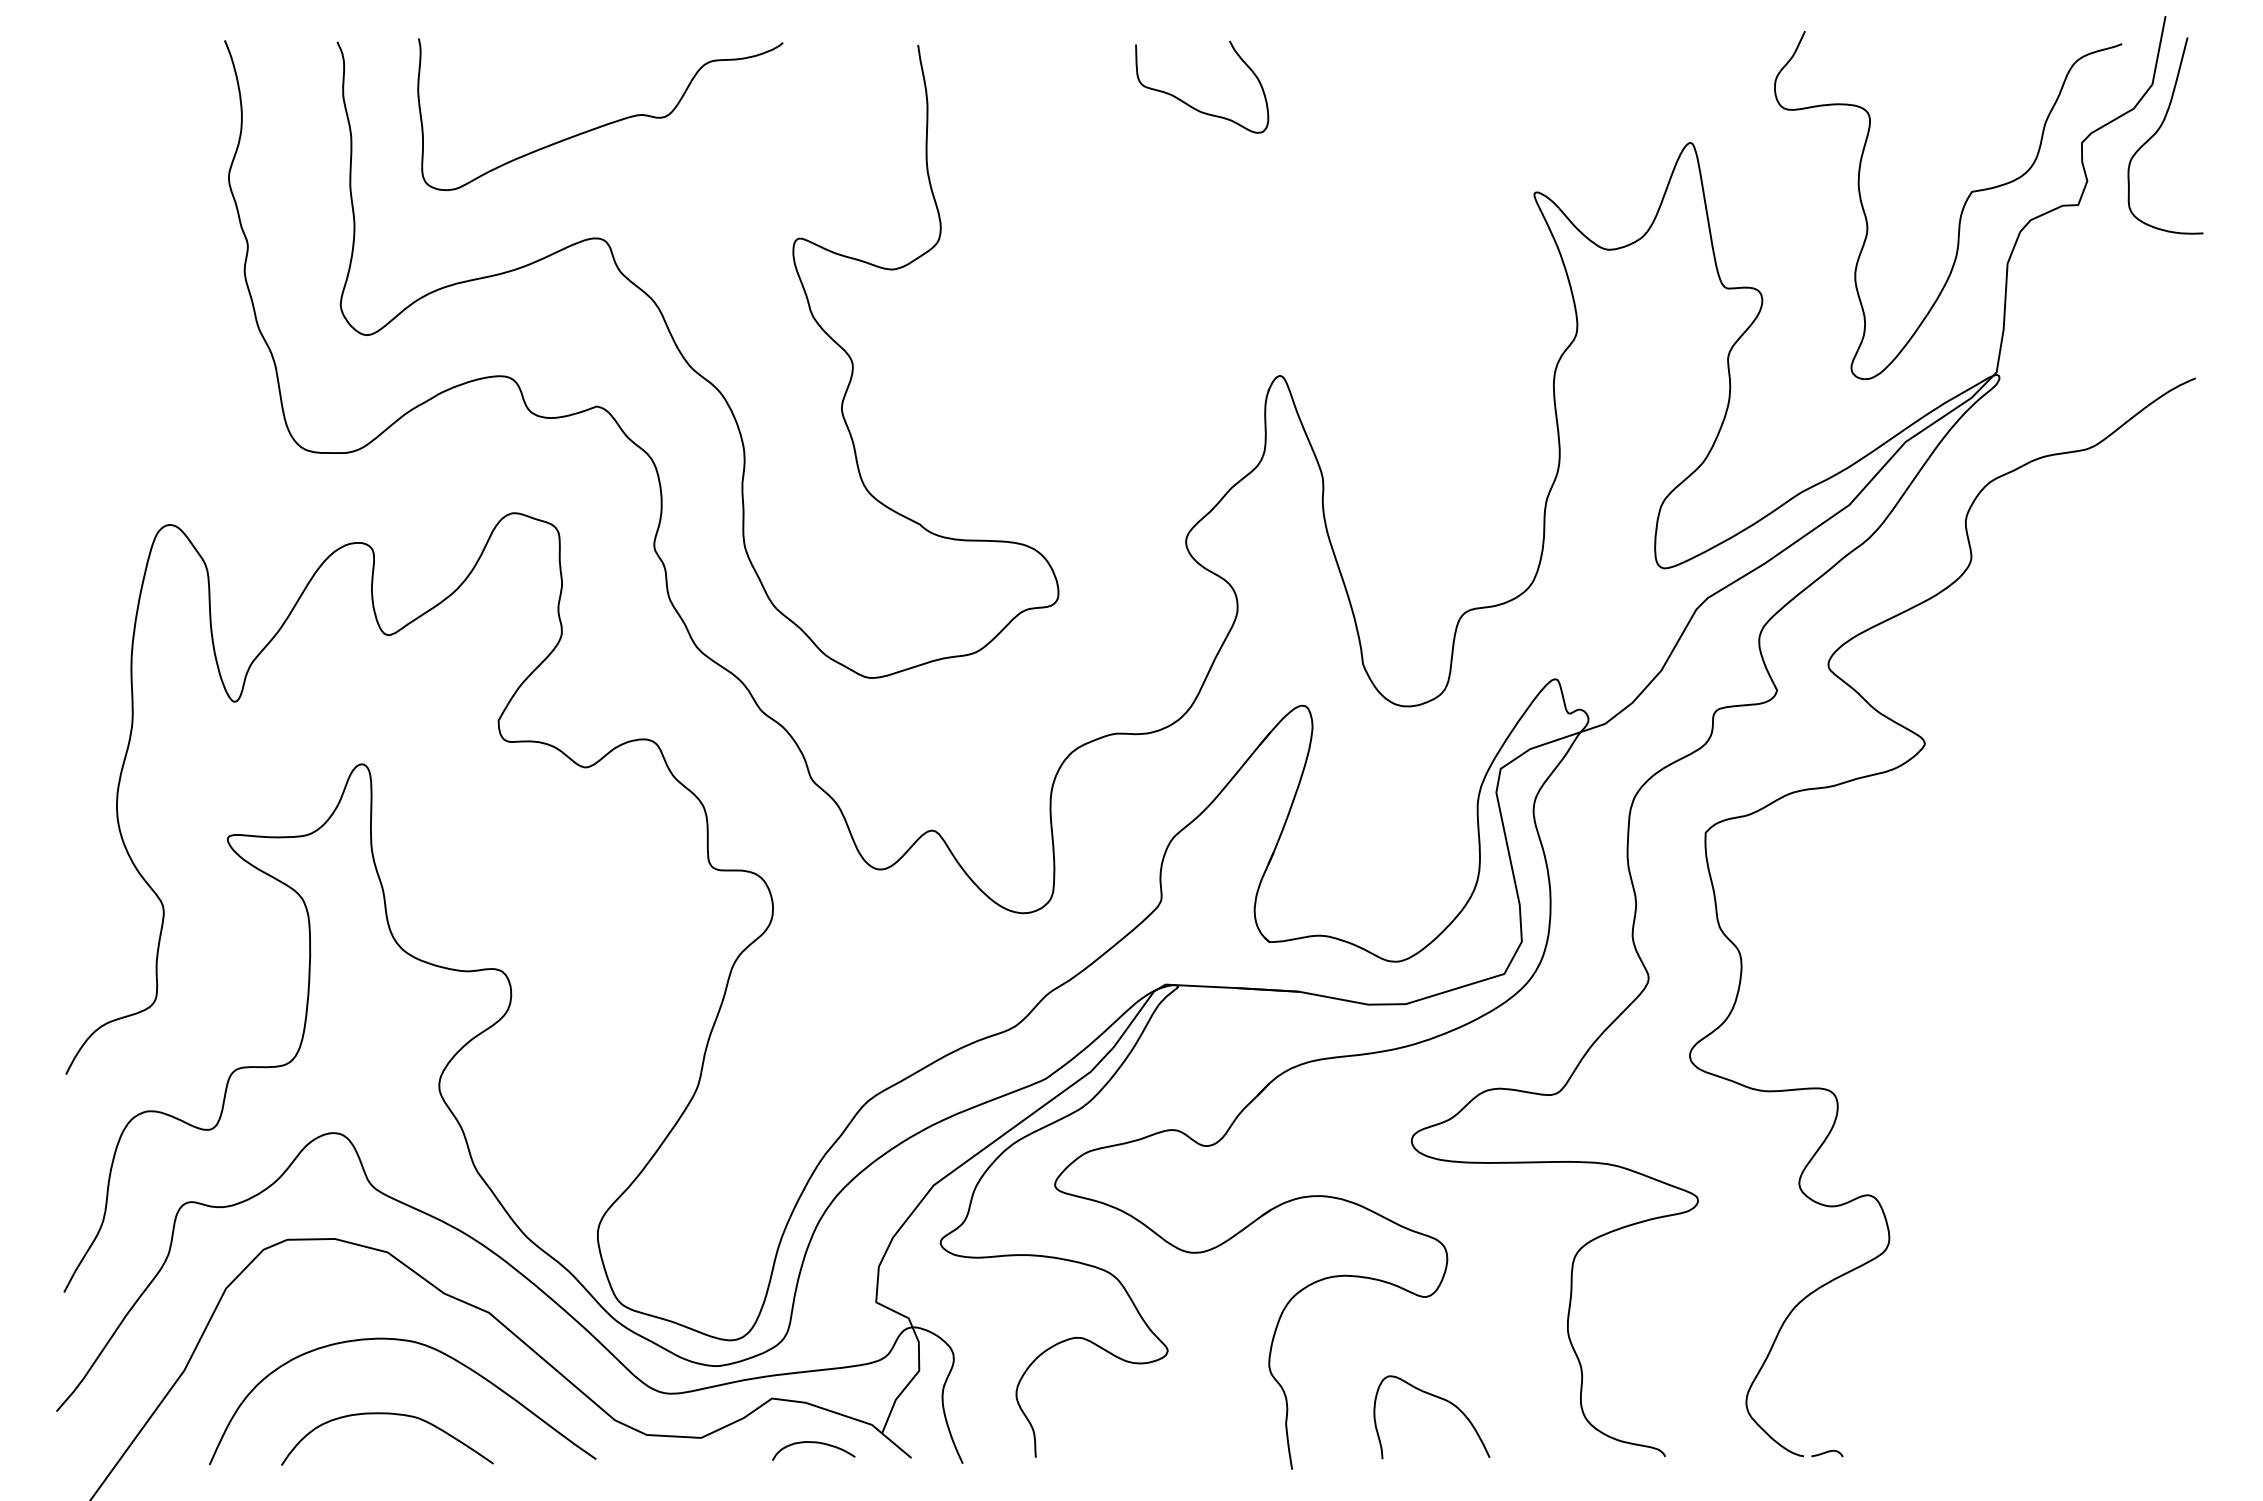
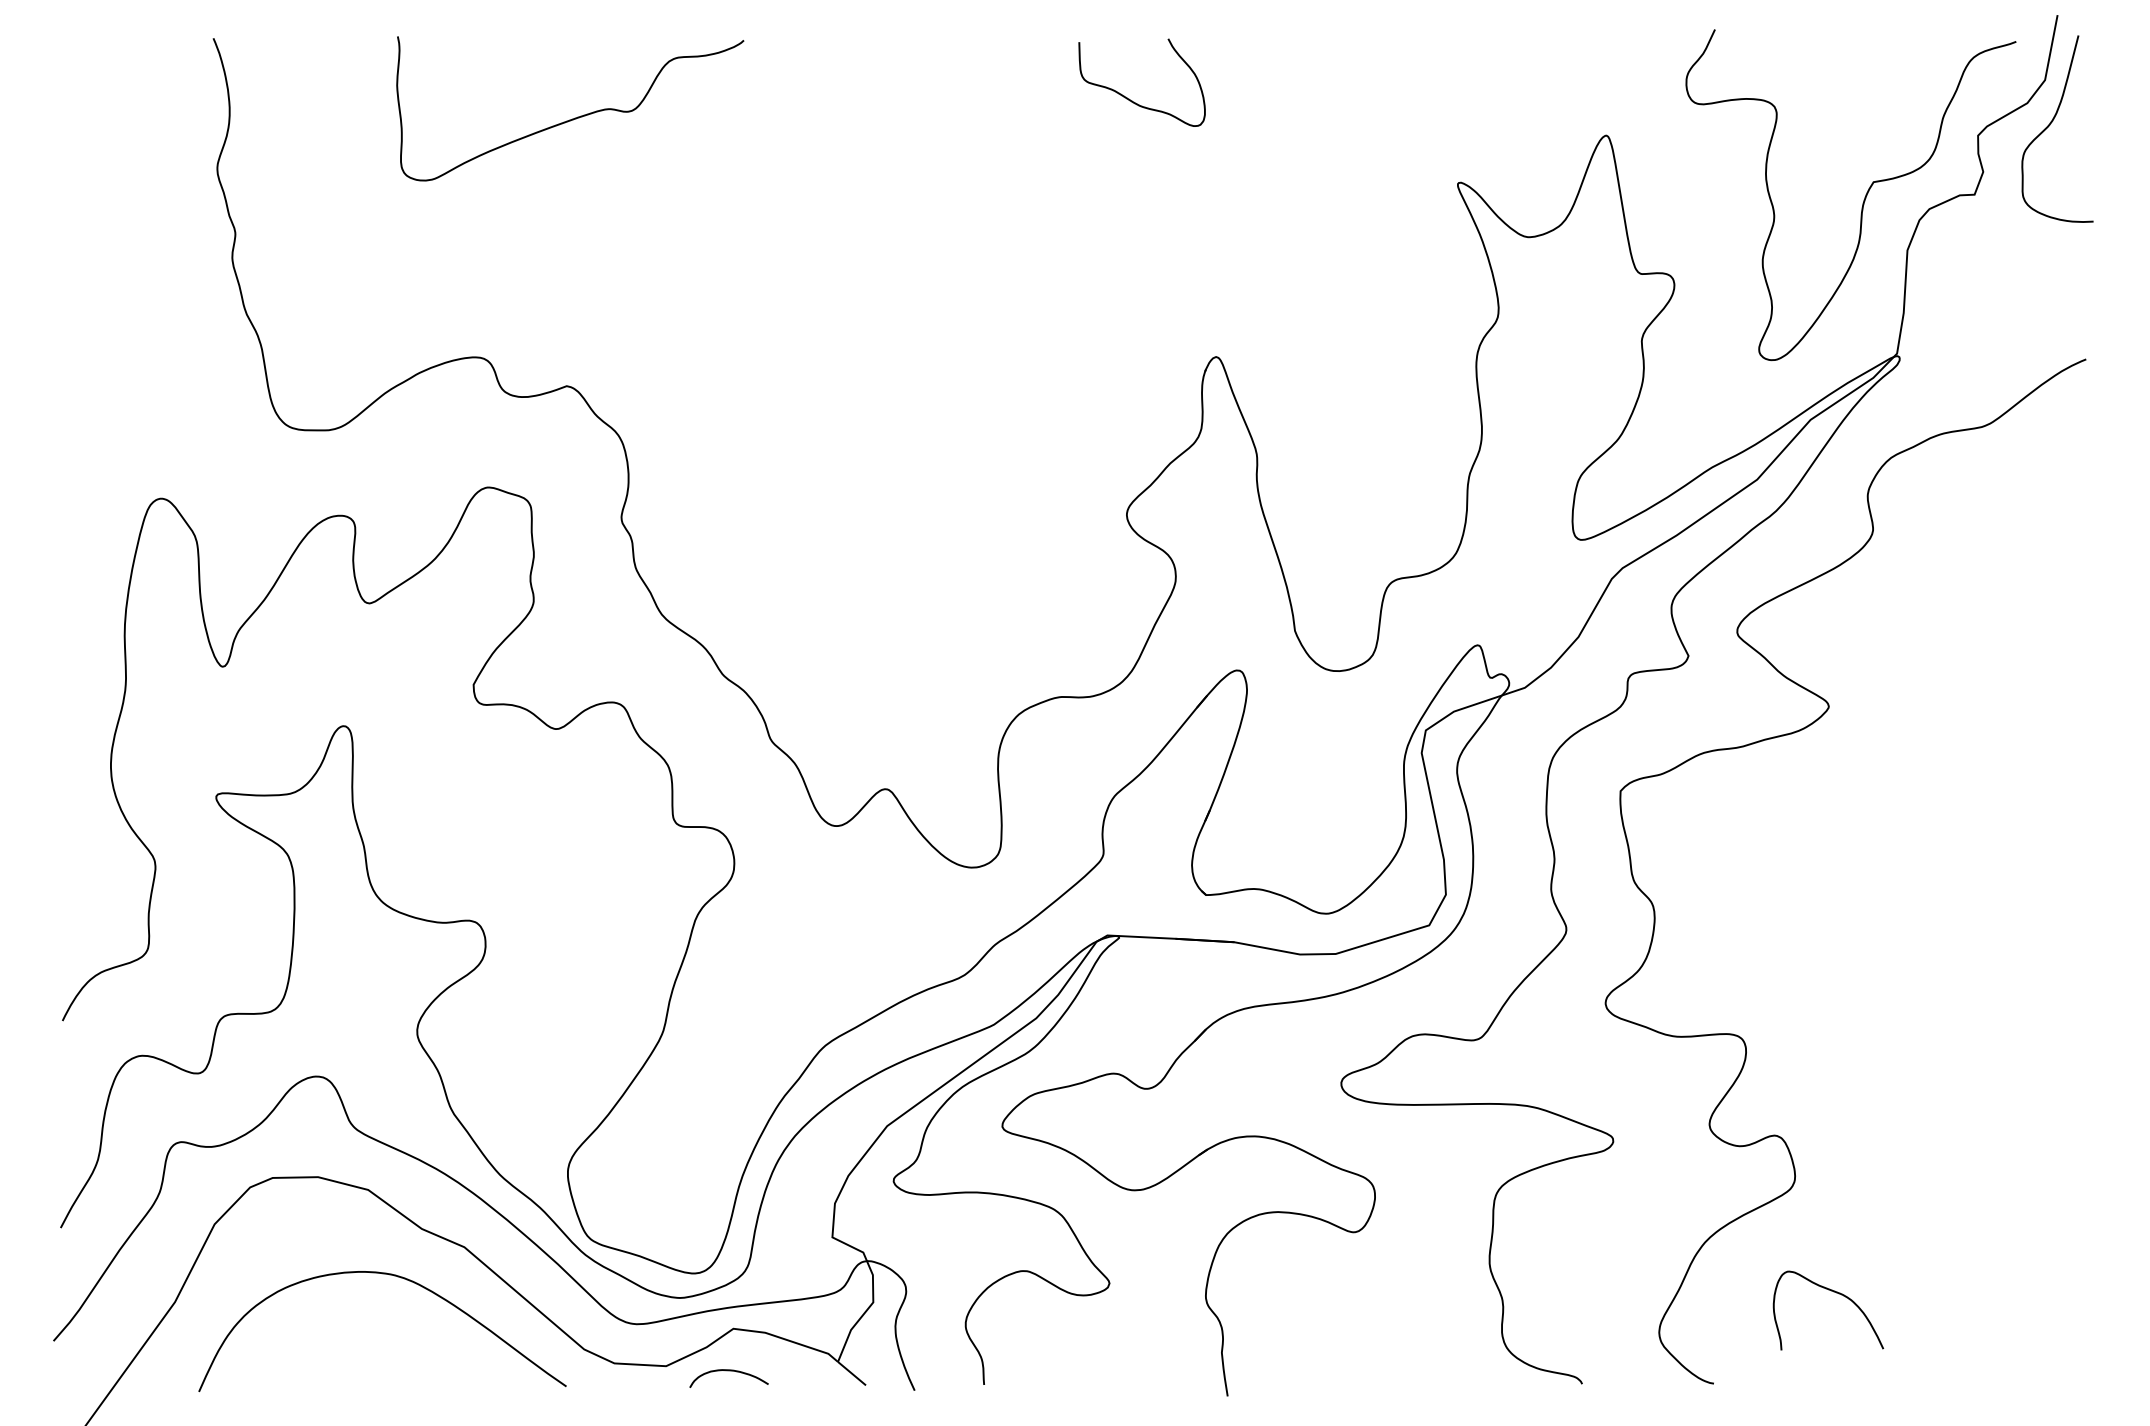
curve: (691, 365) -> (656, 347), removed
curve: (1437, 1398) -> (1833, 1292), moved
curve: (391, 1415) -> (371, 1344), removed
curve: (813, 1443) -> (728, 1371), moved
curve: (1827, 1452) -> (1736, 1380), removed

